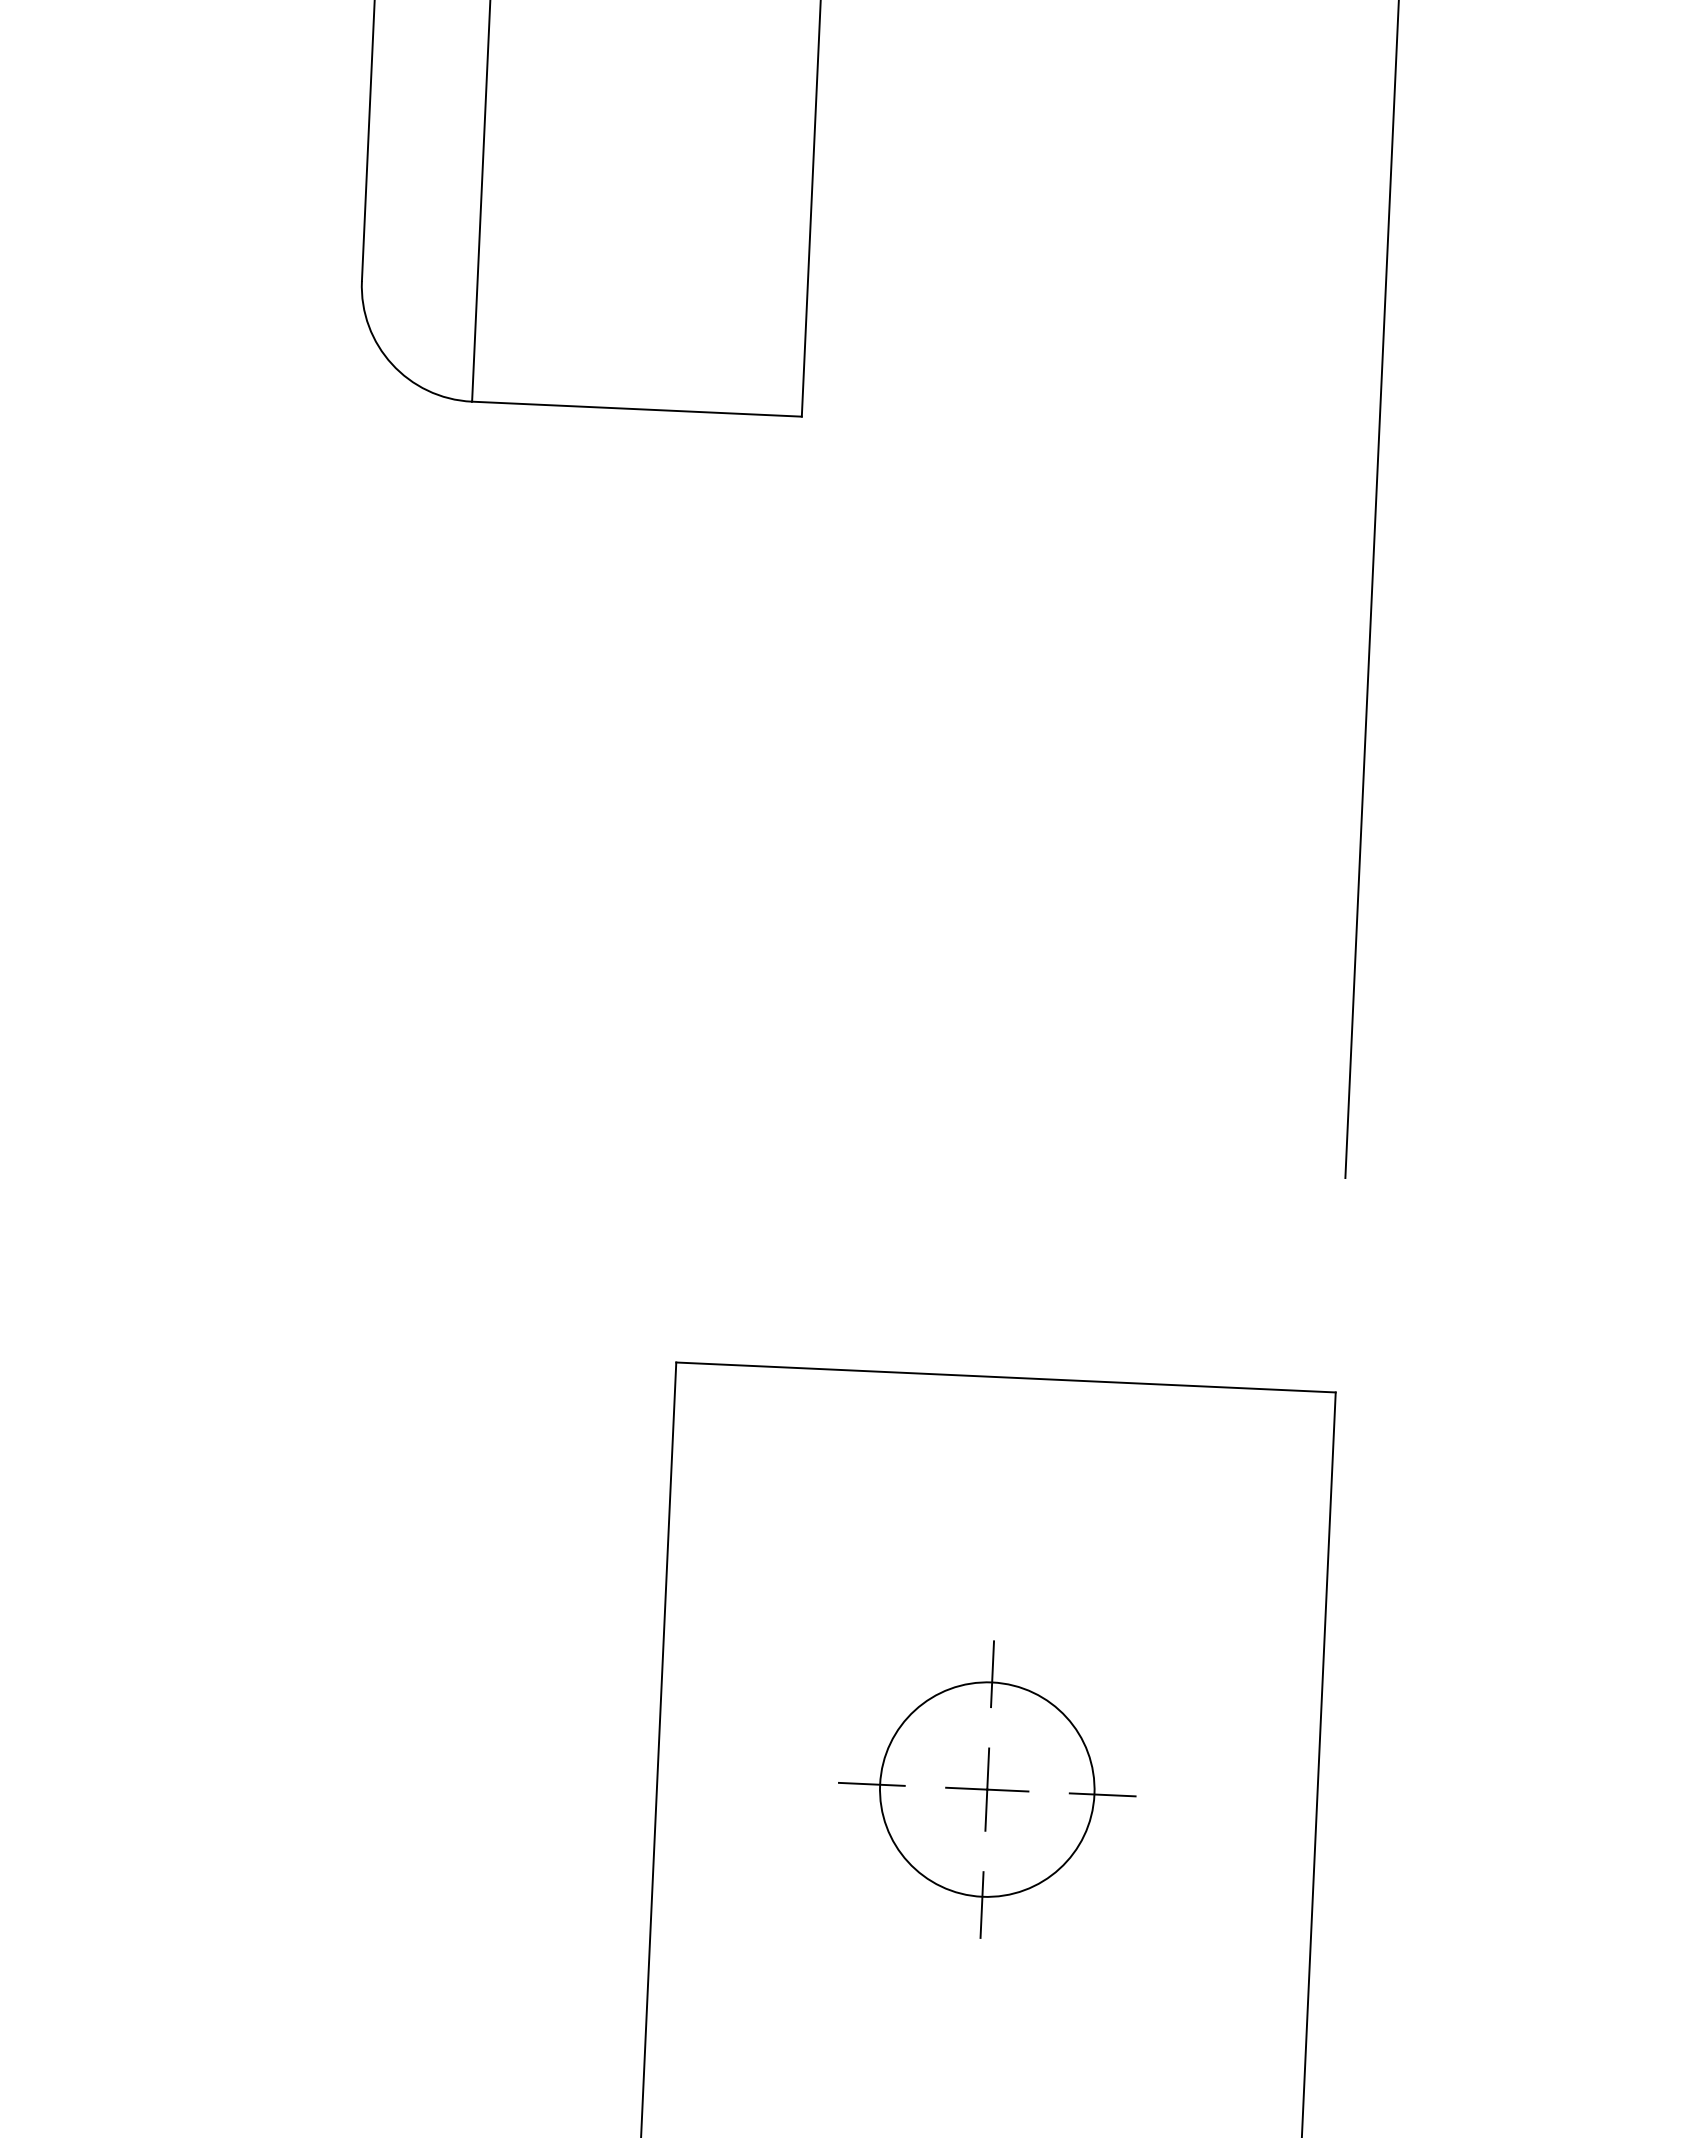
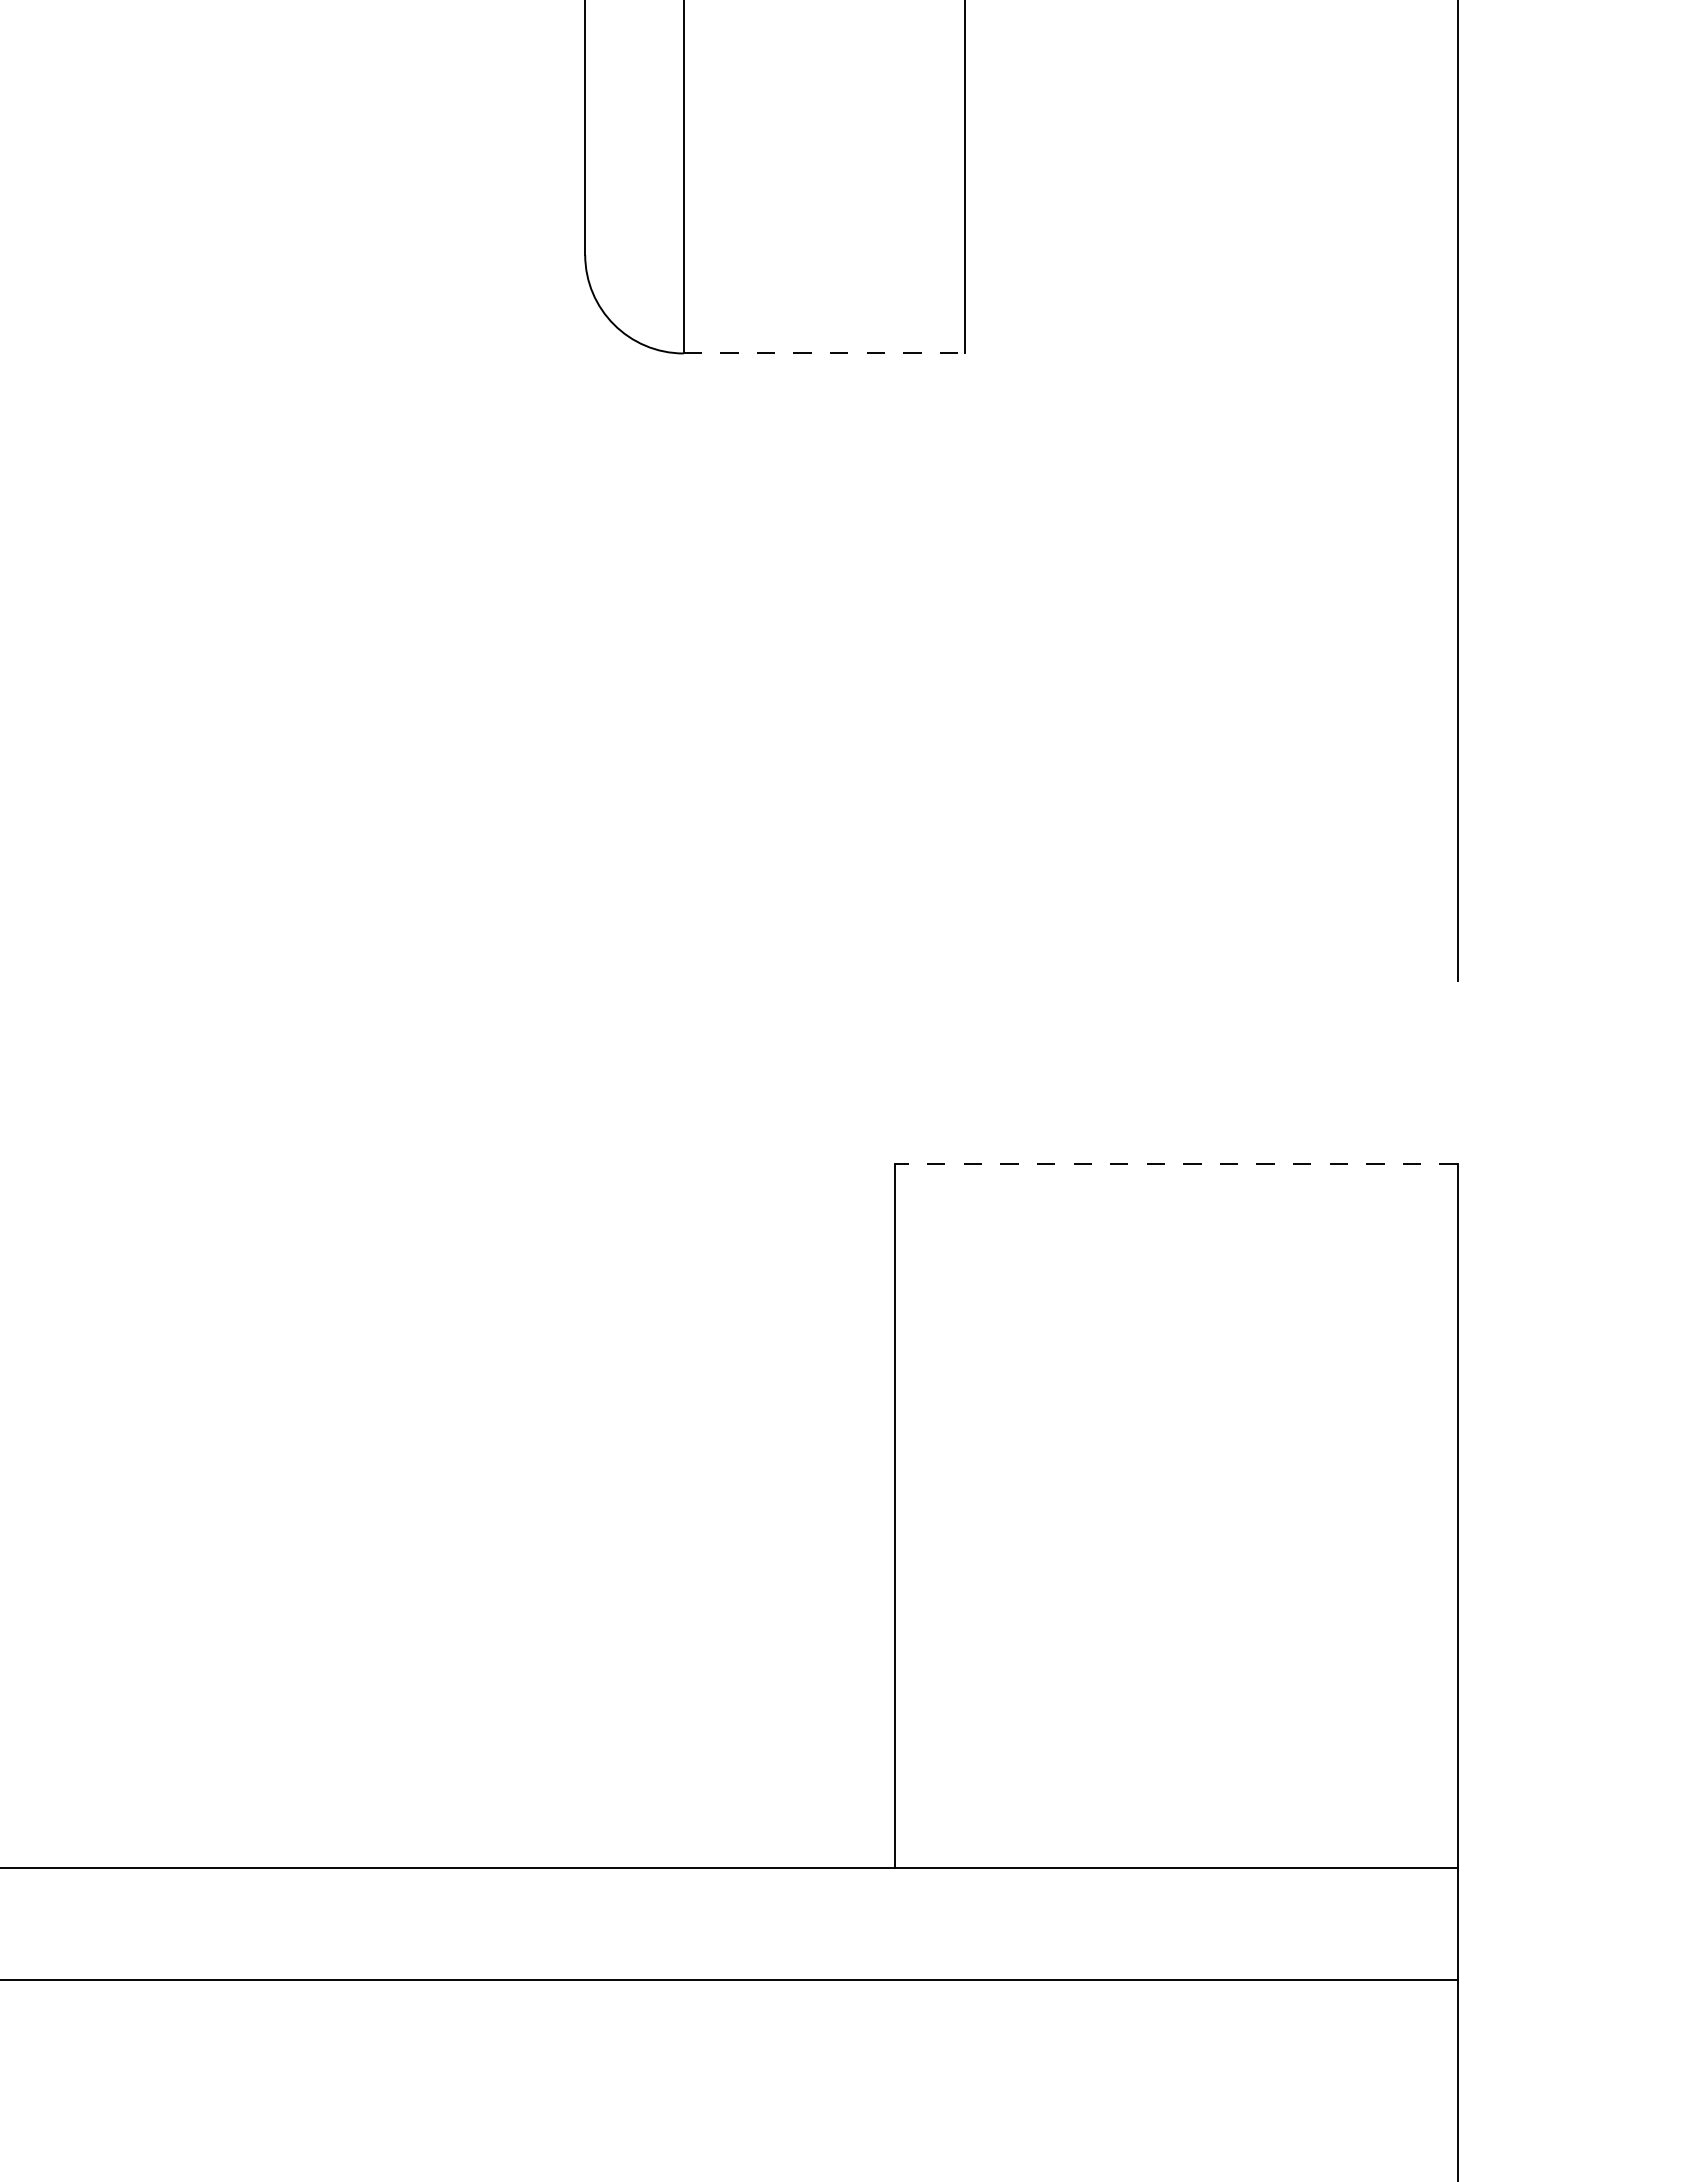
line: (637, 409) -> (824, 353), solid -> dashed
line: (1005, 1377) -> (1175, 1164), solid -> dashed
part: (987, 1789) -> (1176, 1515), removed

